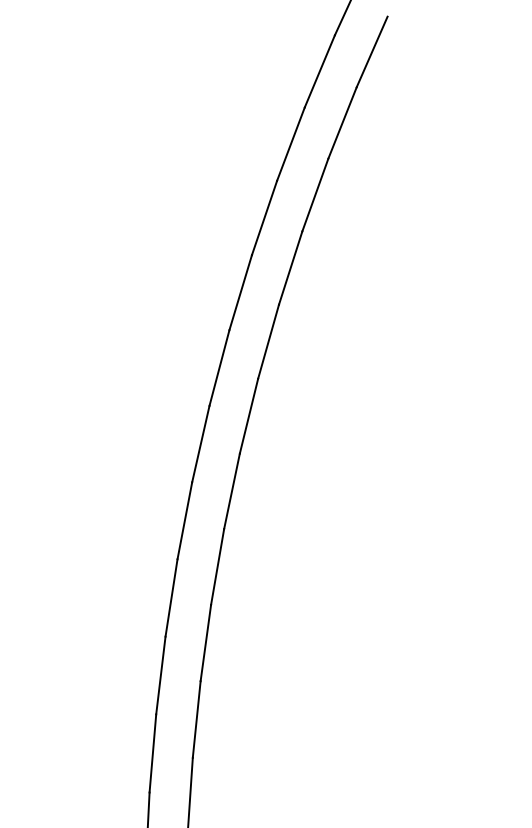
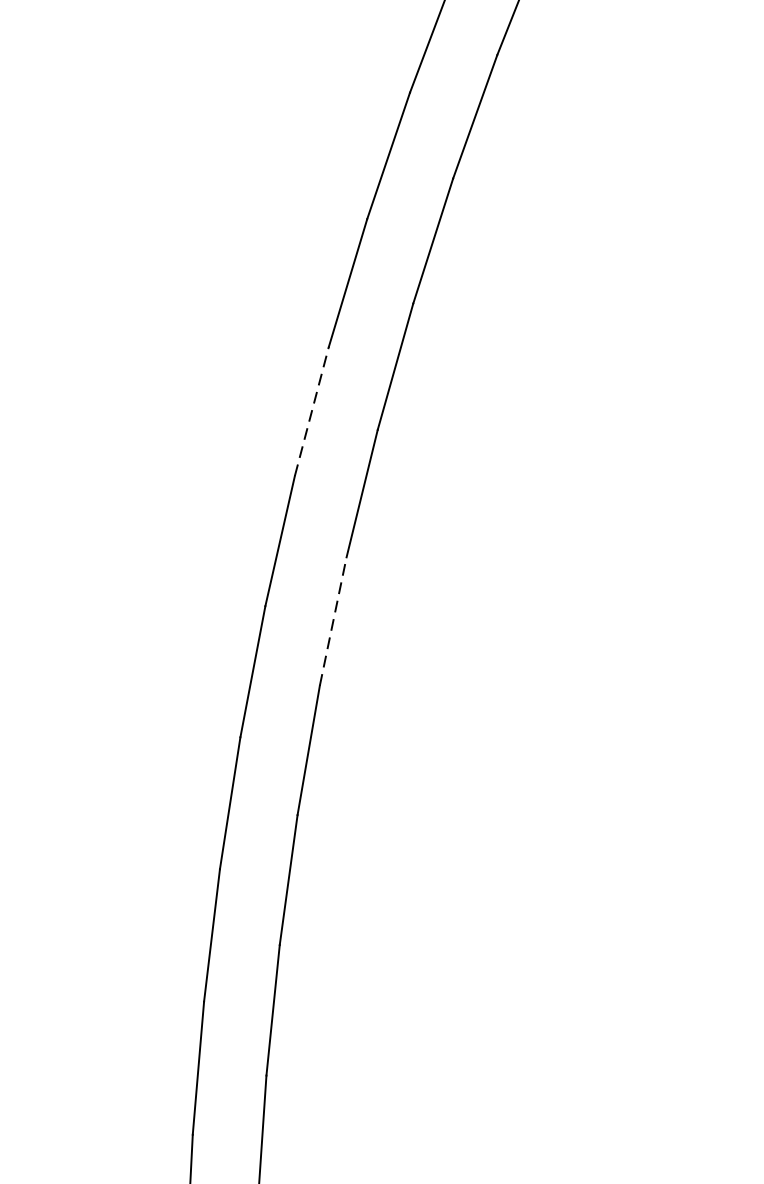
line: (219, 367) -> (311, 410), solid -> dashed
line: (232, 491) -> (334, 621), solid -> dashed

